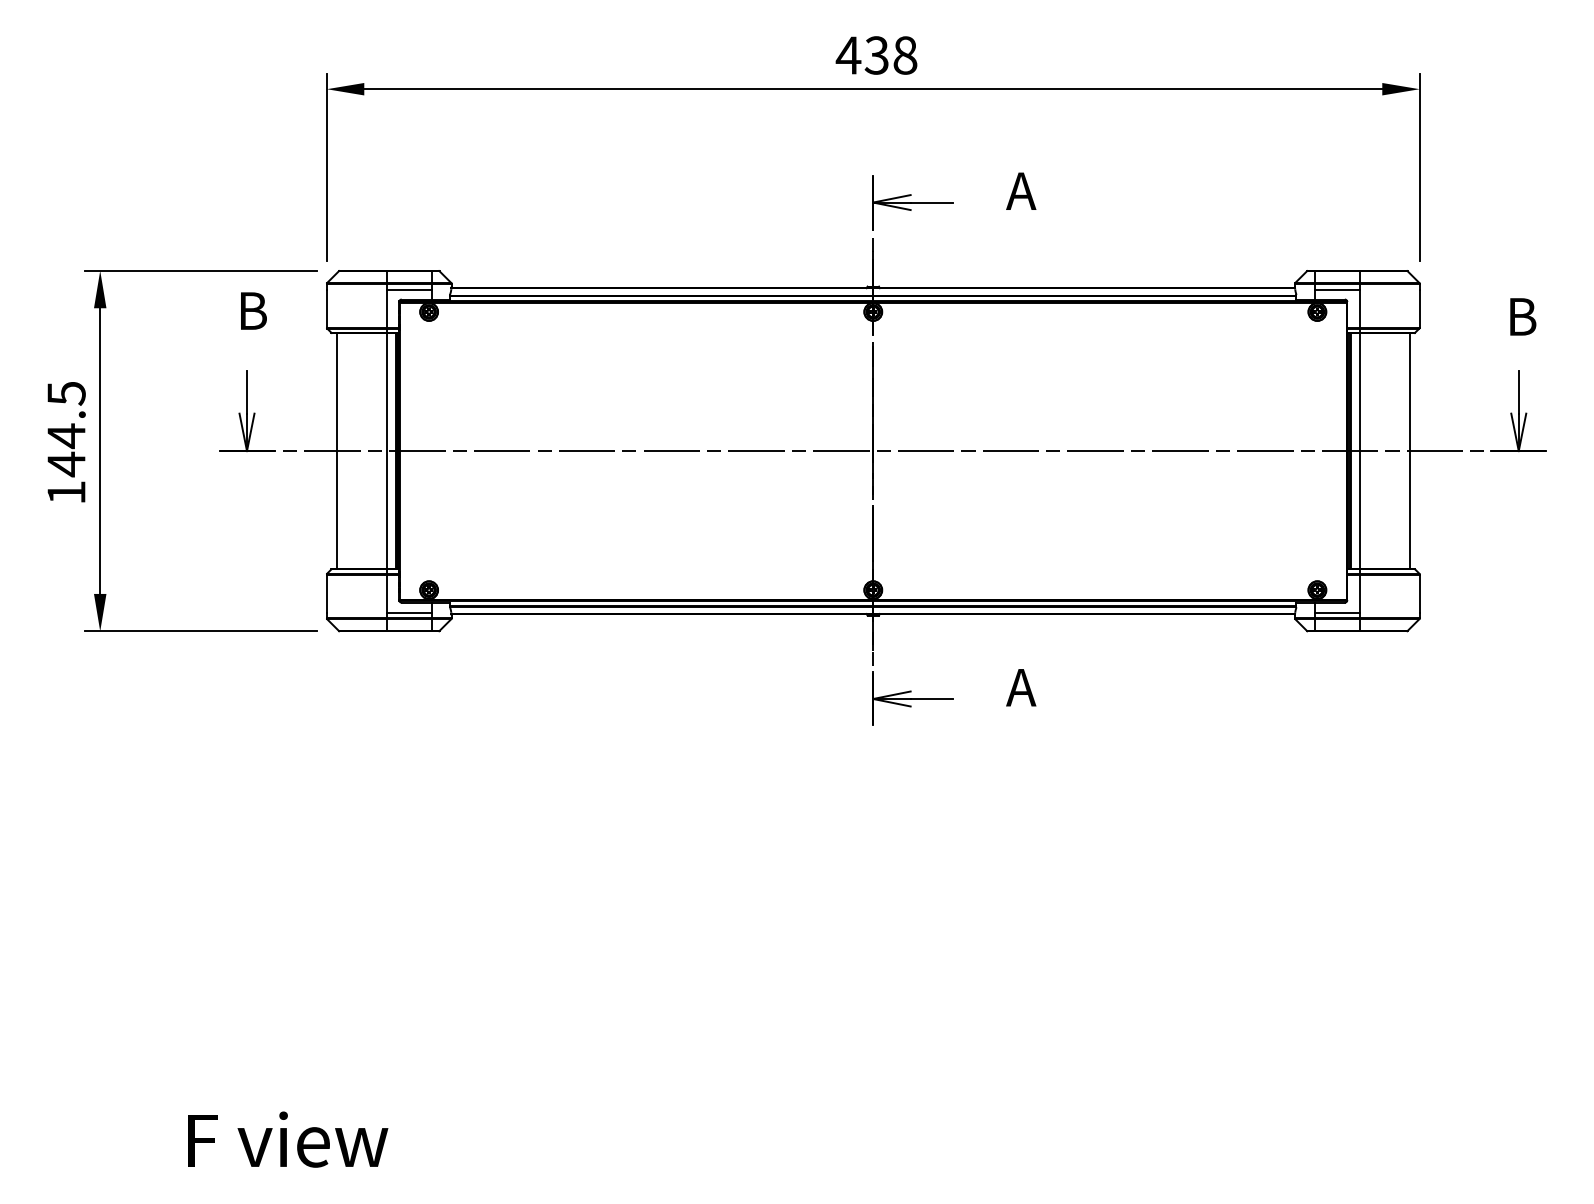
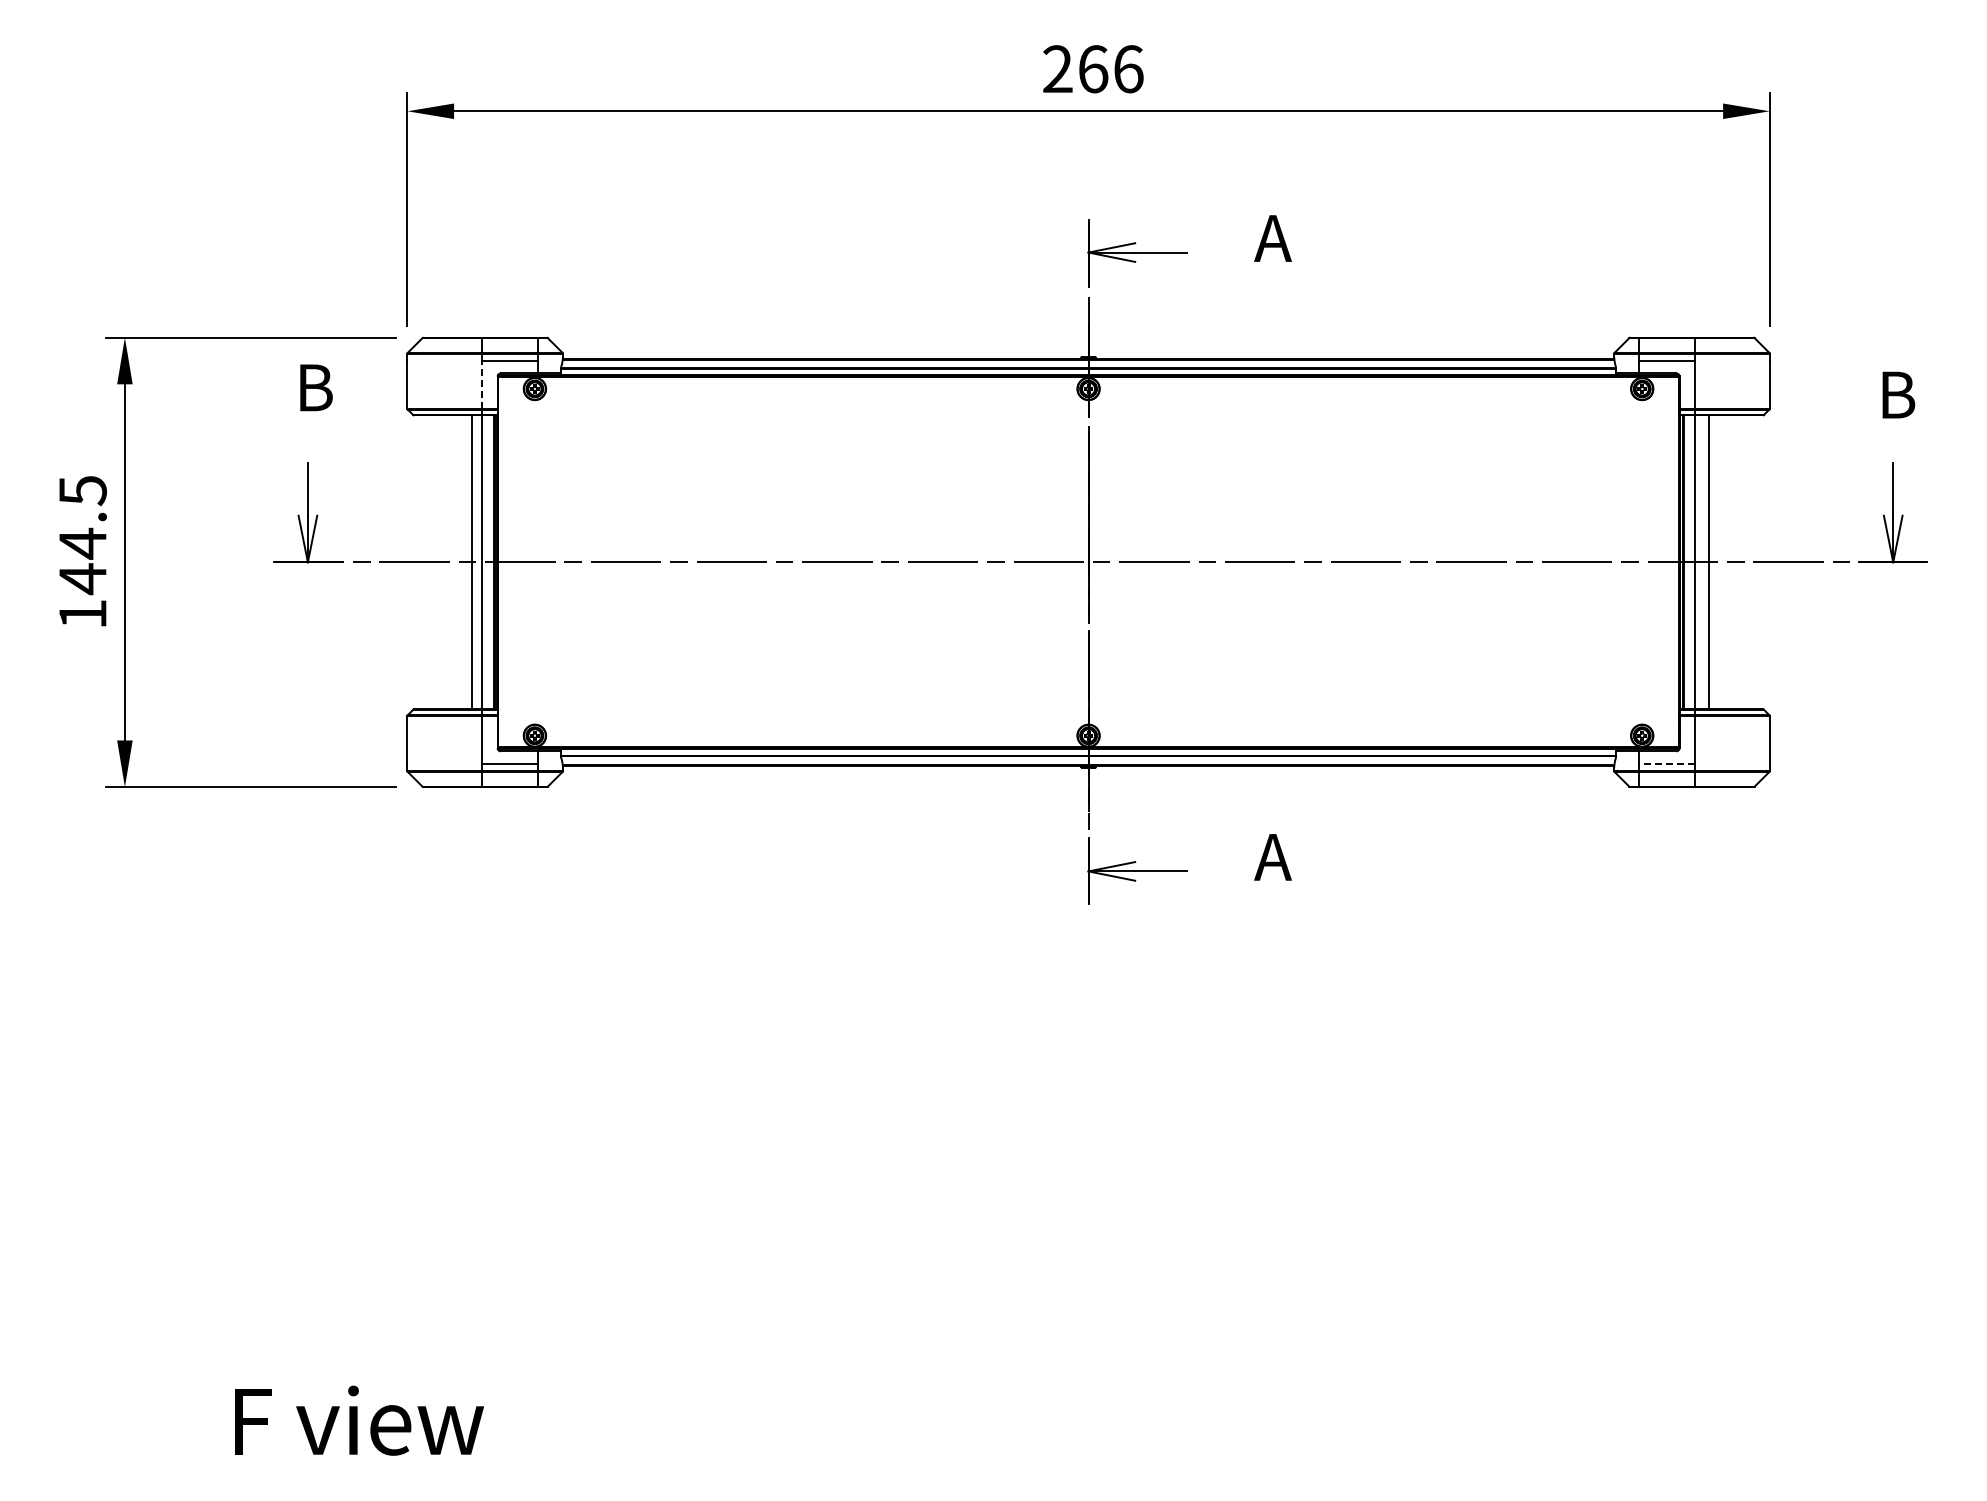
text: (876, 55) -> (1092, 69), 438 -> 266
line: (387, 308) -> (482, 384), solid -> dashed
line: (336, 451) -> (471, 562), moved
line: (1409, 451) -> (1709, 562), moved
line: (1337, 612) -> (1667, 763), solid -> dashed

